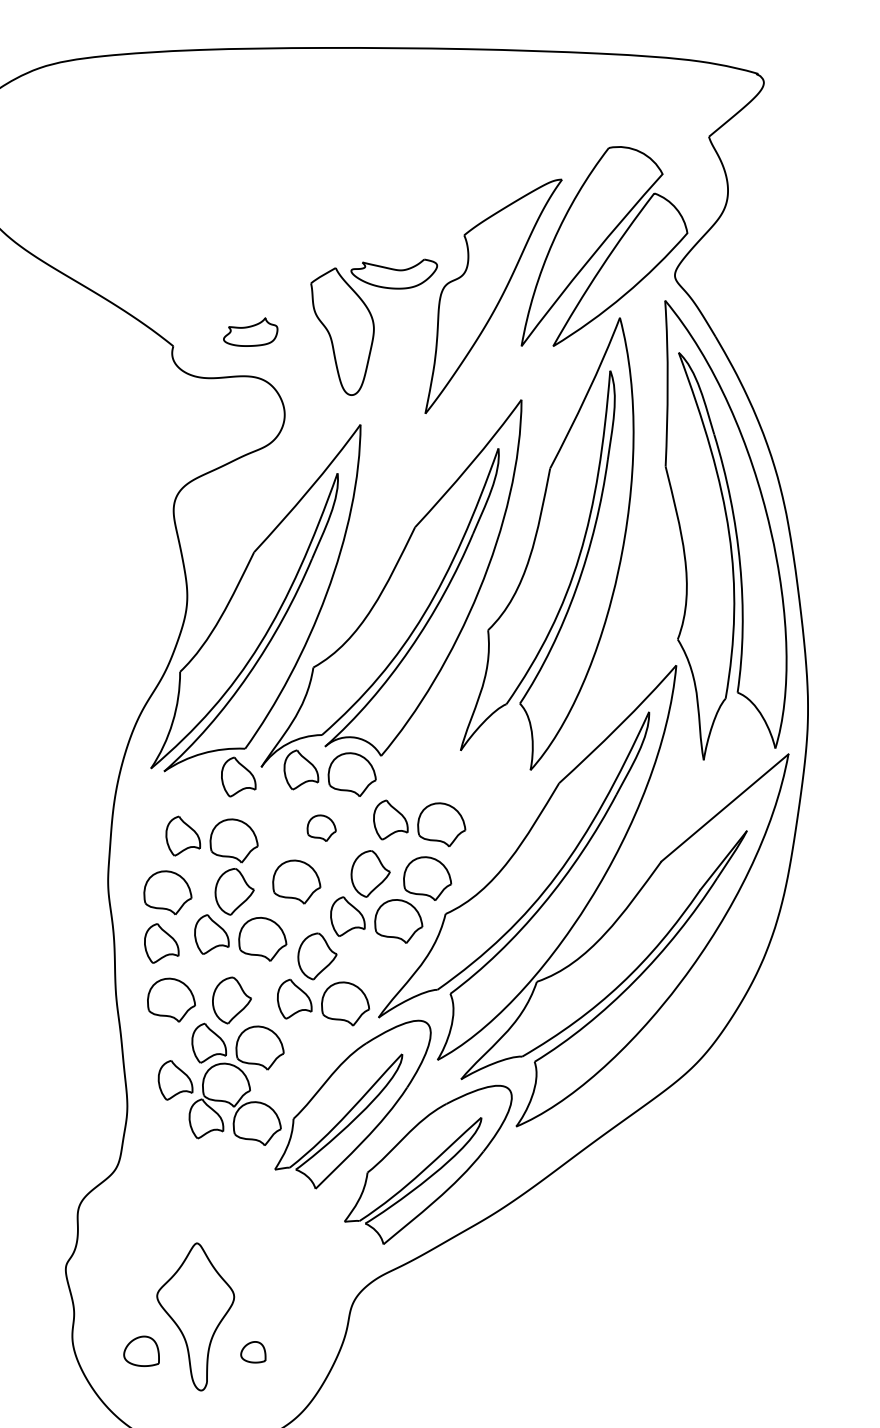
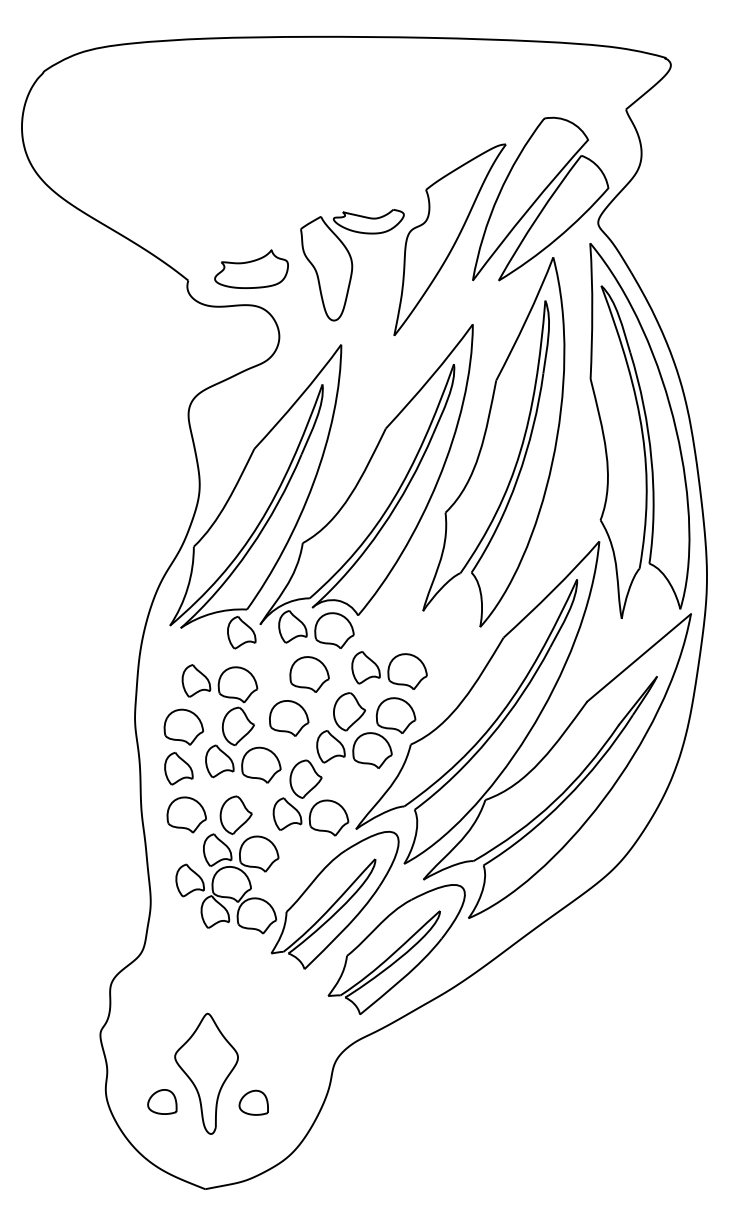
part: (250, 331) -> (251, 268), size x1.67
part: (321, 828) -> (309, 674), size x1.67
part: (253, 1351) -> (253, 1102), size x1.43

